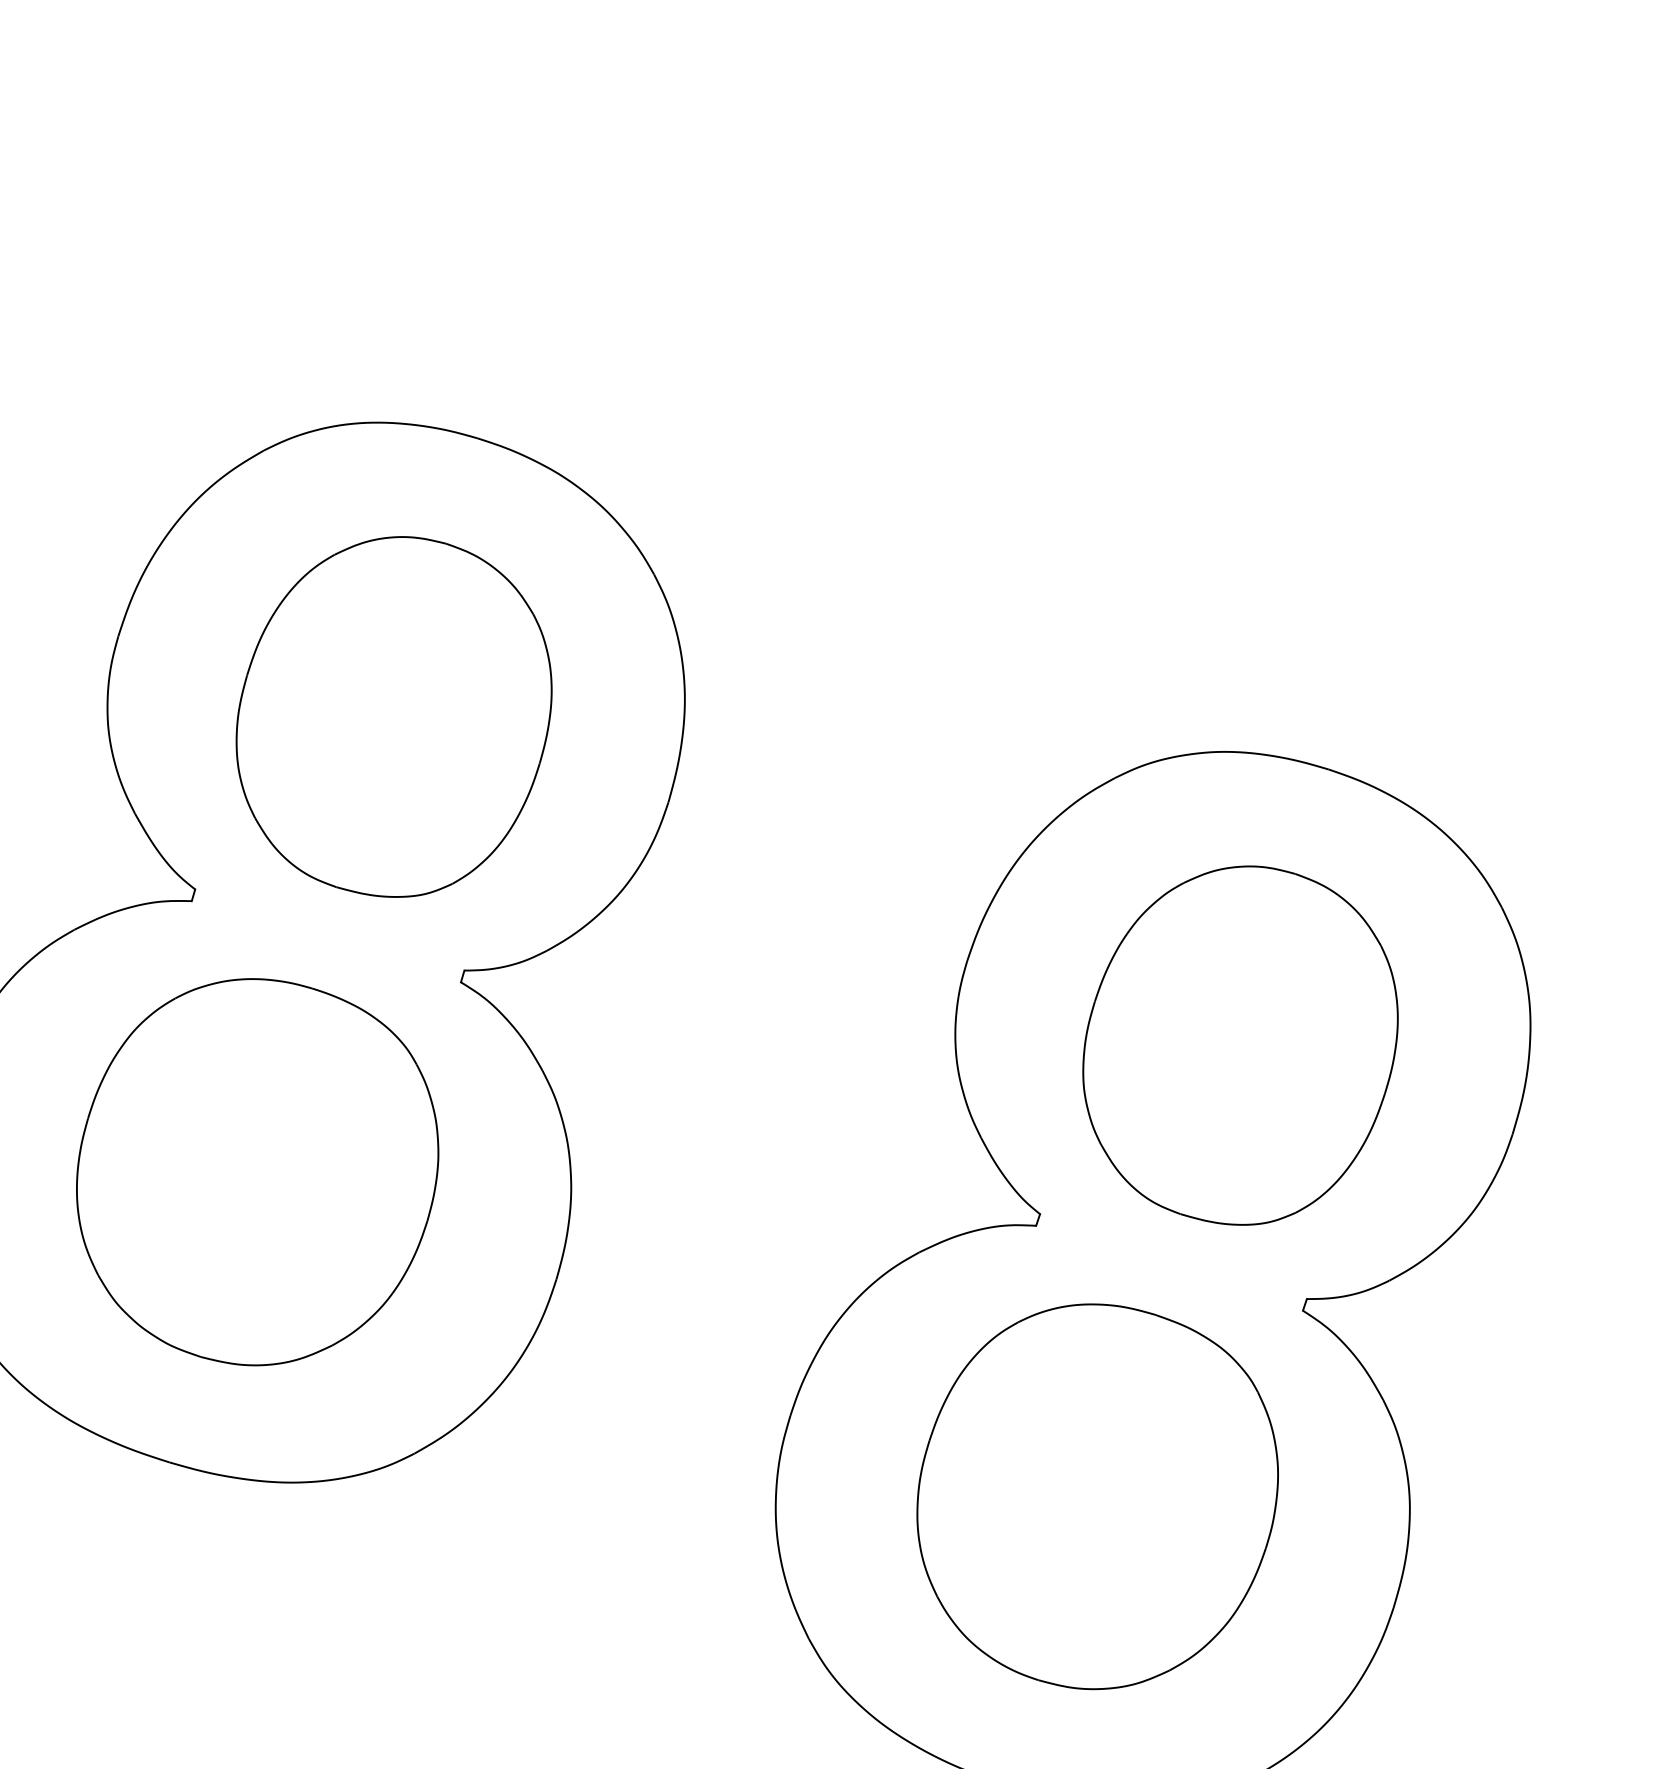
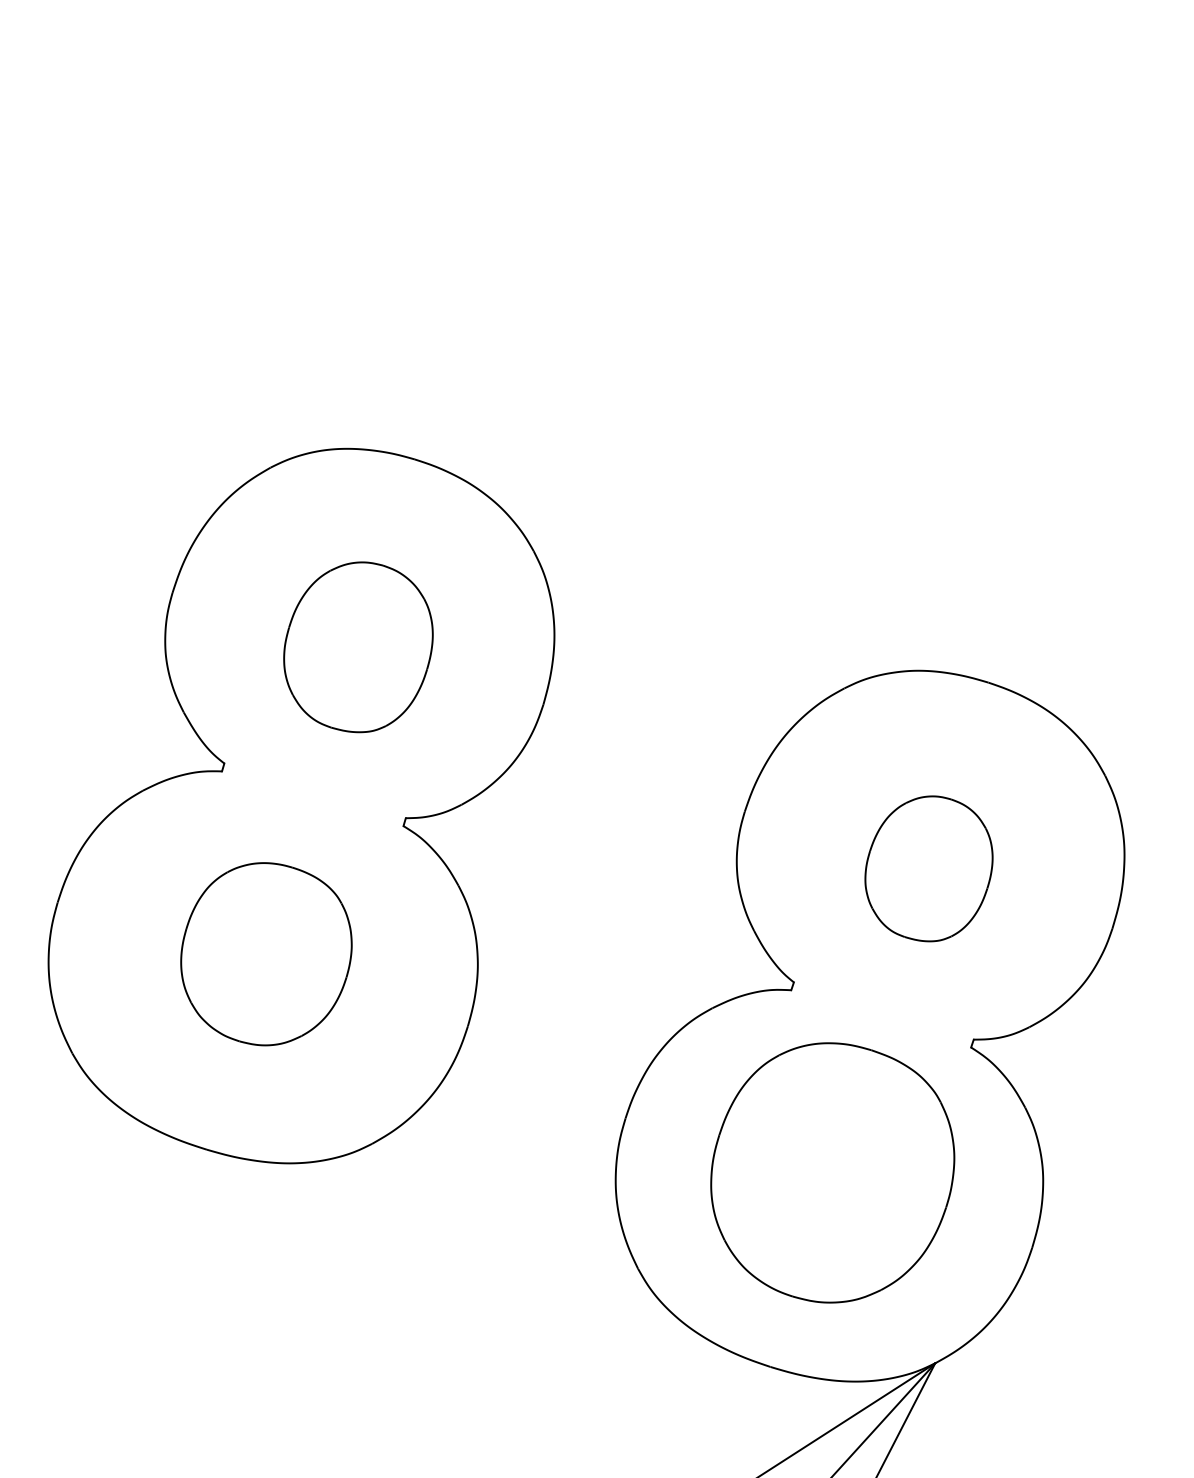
part: (394, 717) -> (358, 647), size x0.7
part: (1239, 1045) -> (928, 868), size x0.6
part: (257, 1172) -> (266, 954), size x0.7

